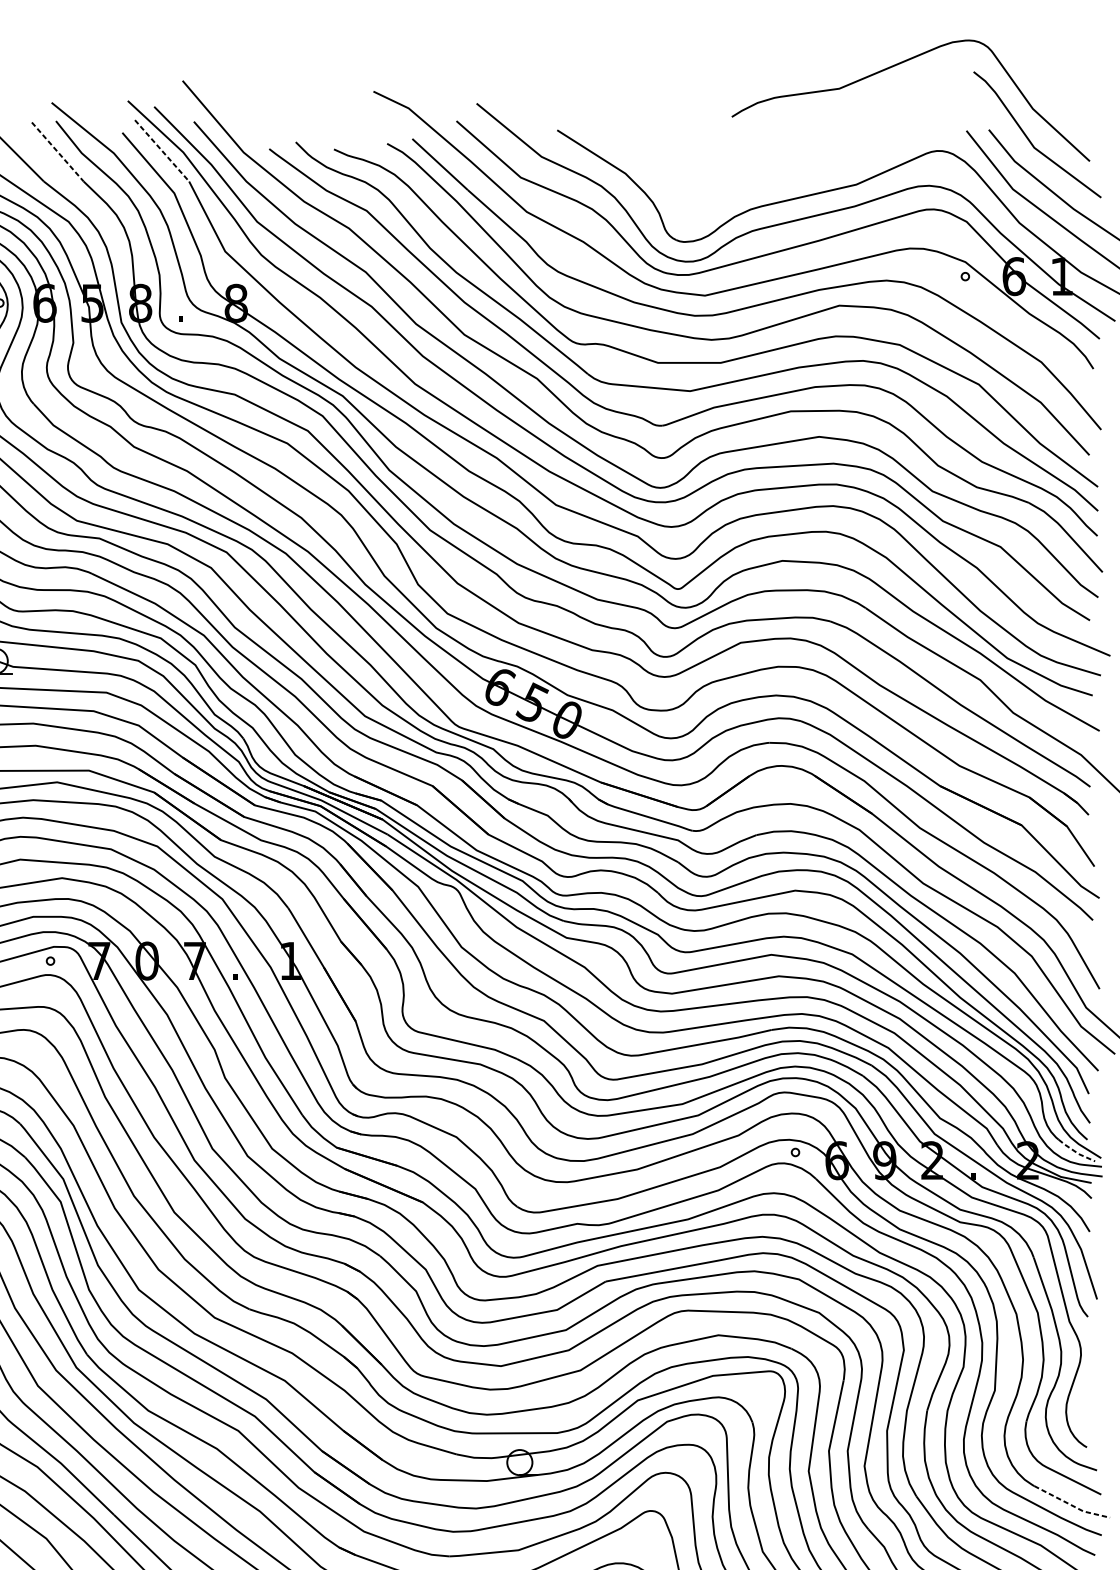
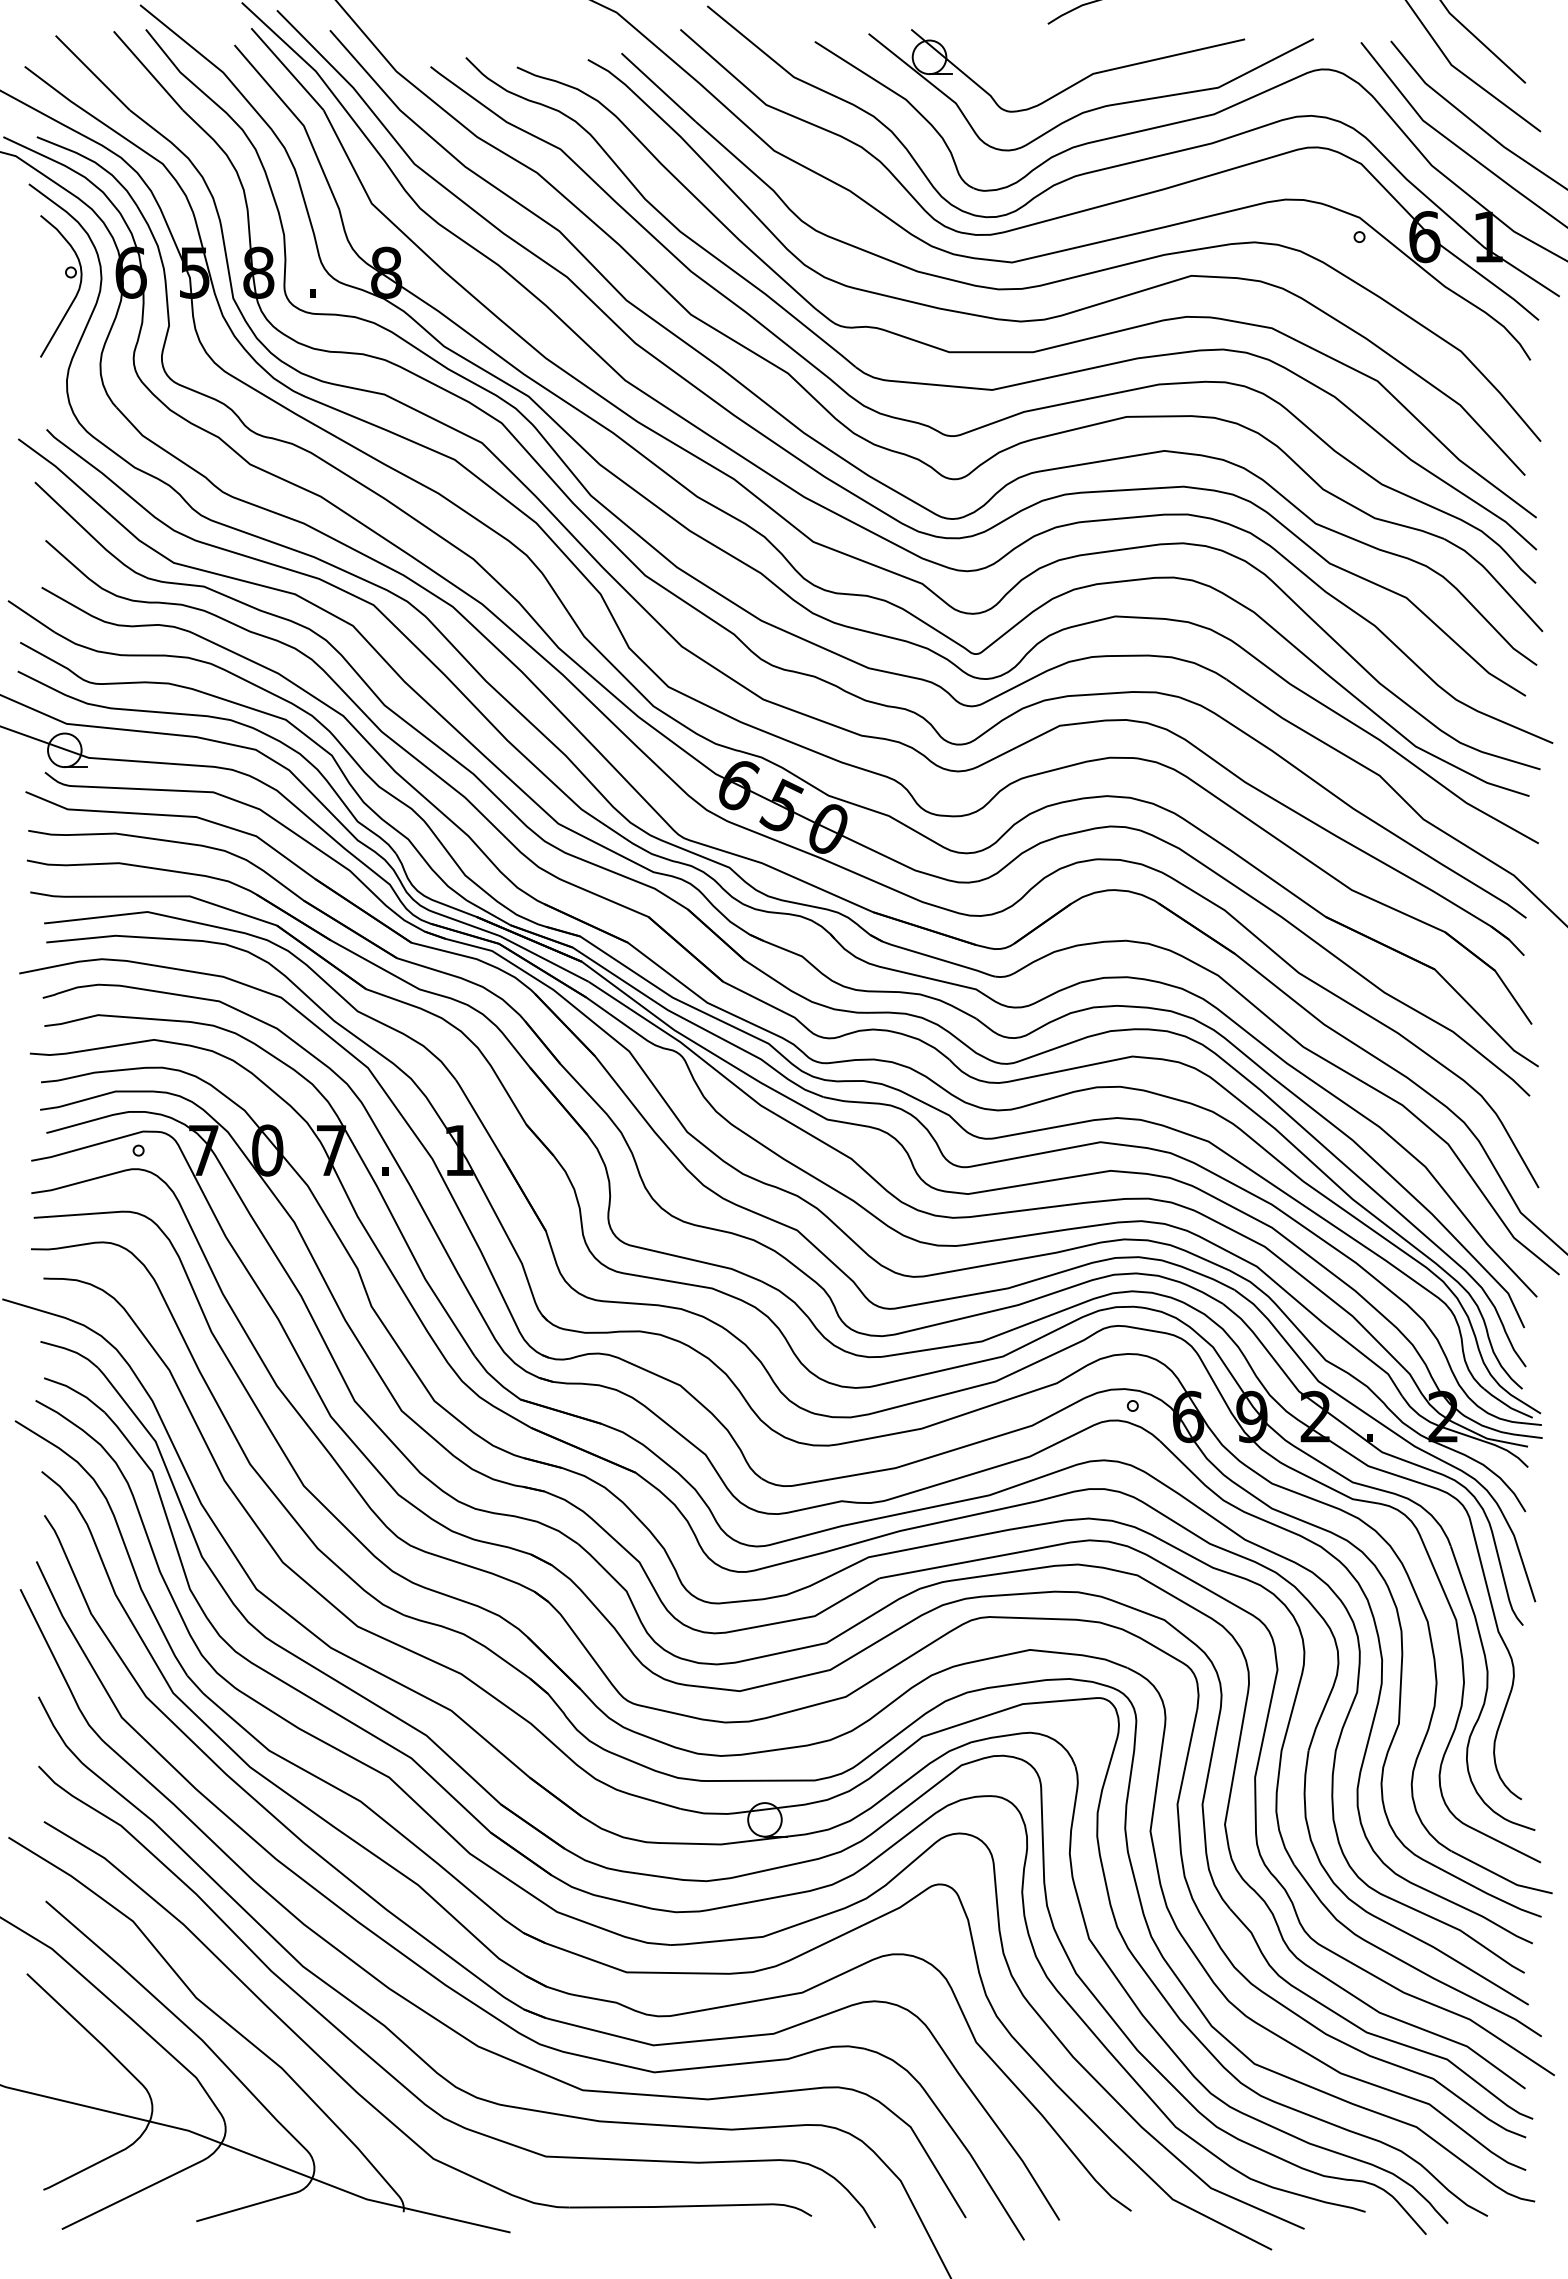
line: (162, 151) -> (287, 69), dashed -> solid
line: (57, 152) -> (148, 71), dashed -> solid
part: (757, 160) -> (1082, 81), added
line: (1076, 1152) -> (1507, 1405), dashed -> solid
line: (1071, 1505) -> (1501, 1876), dashed -> solid

